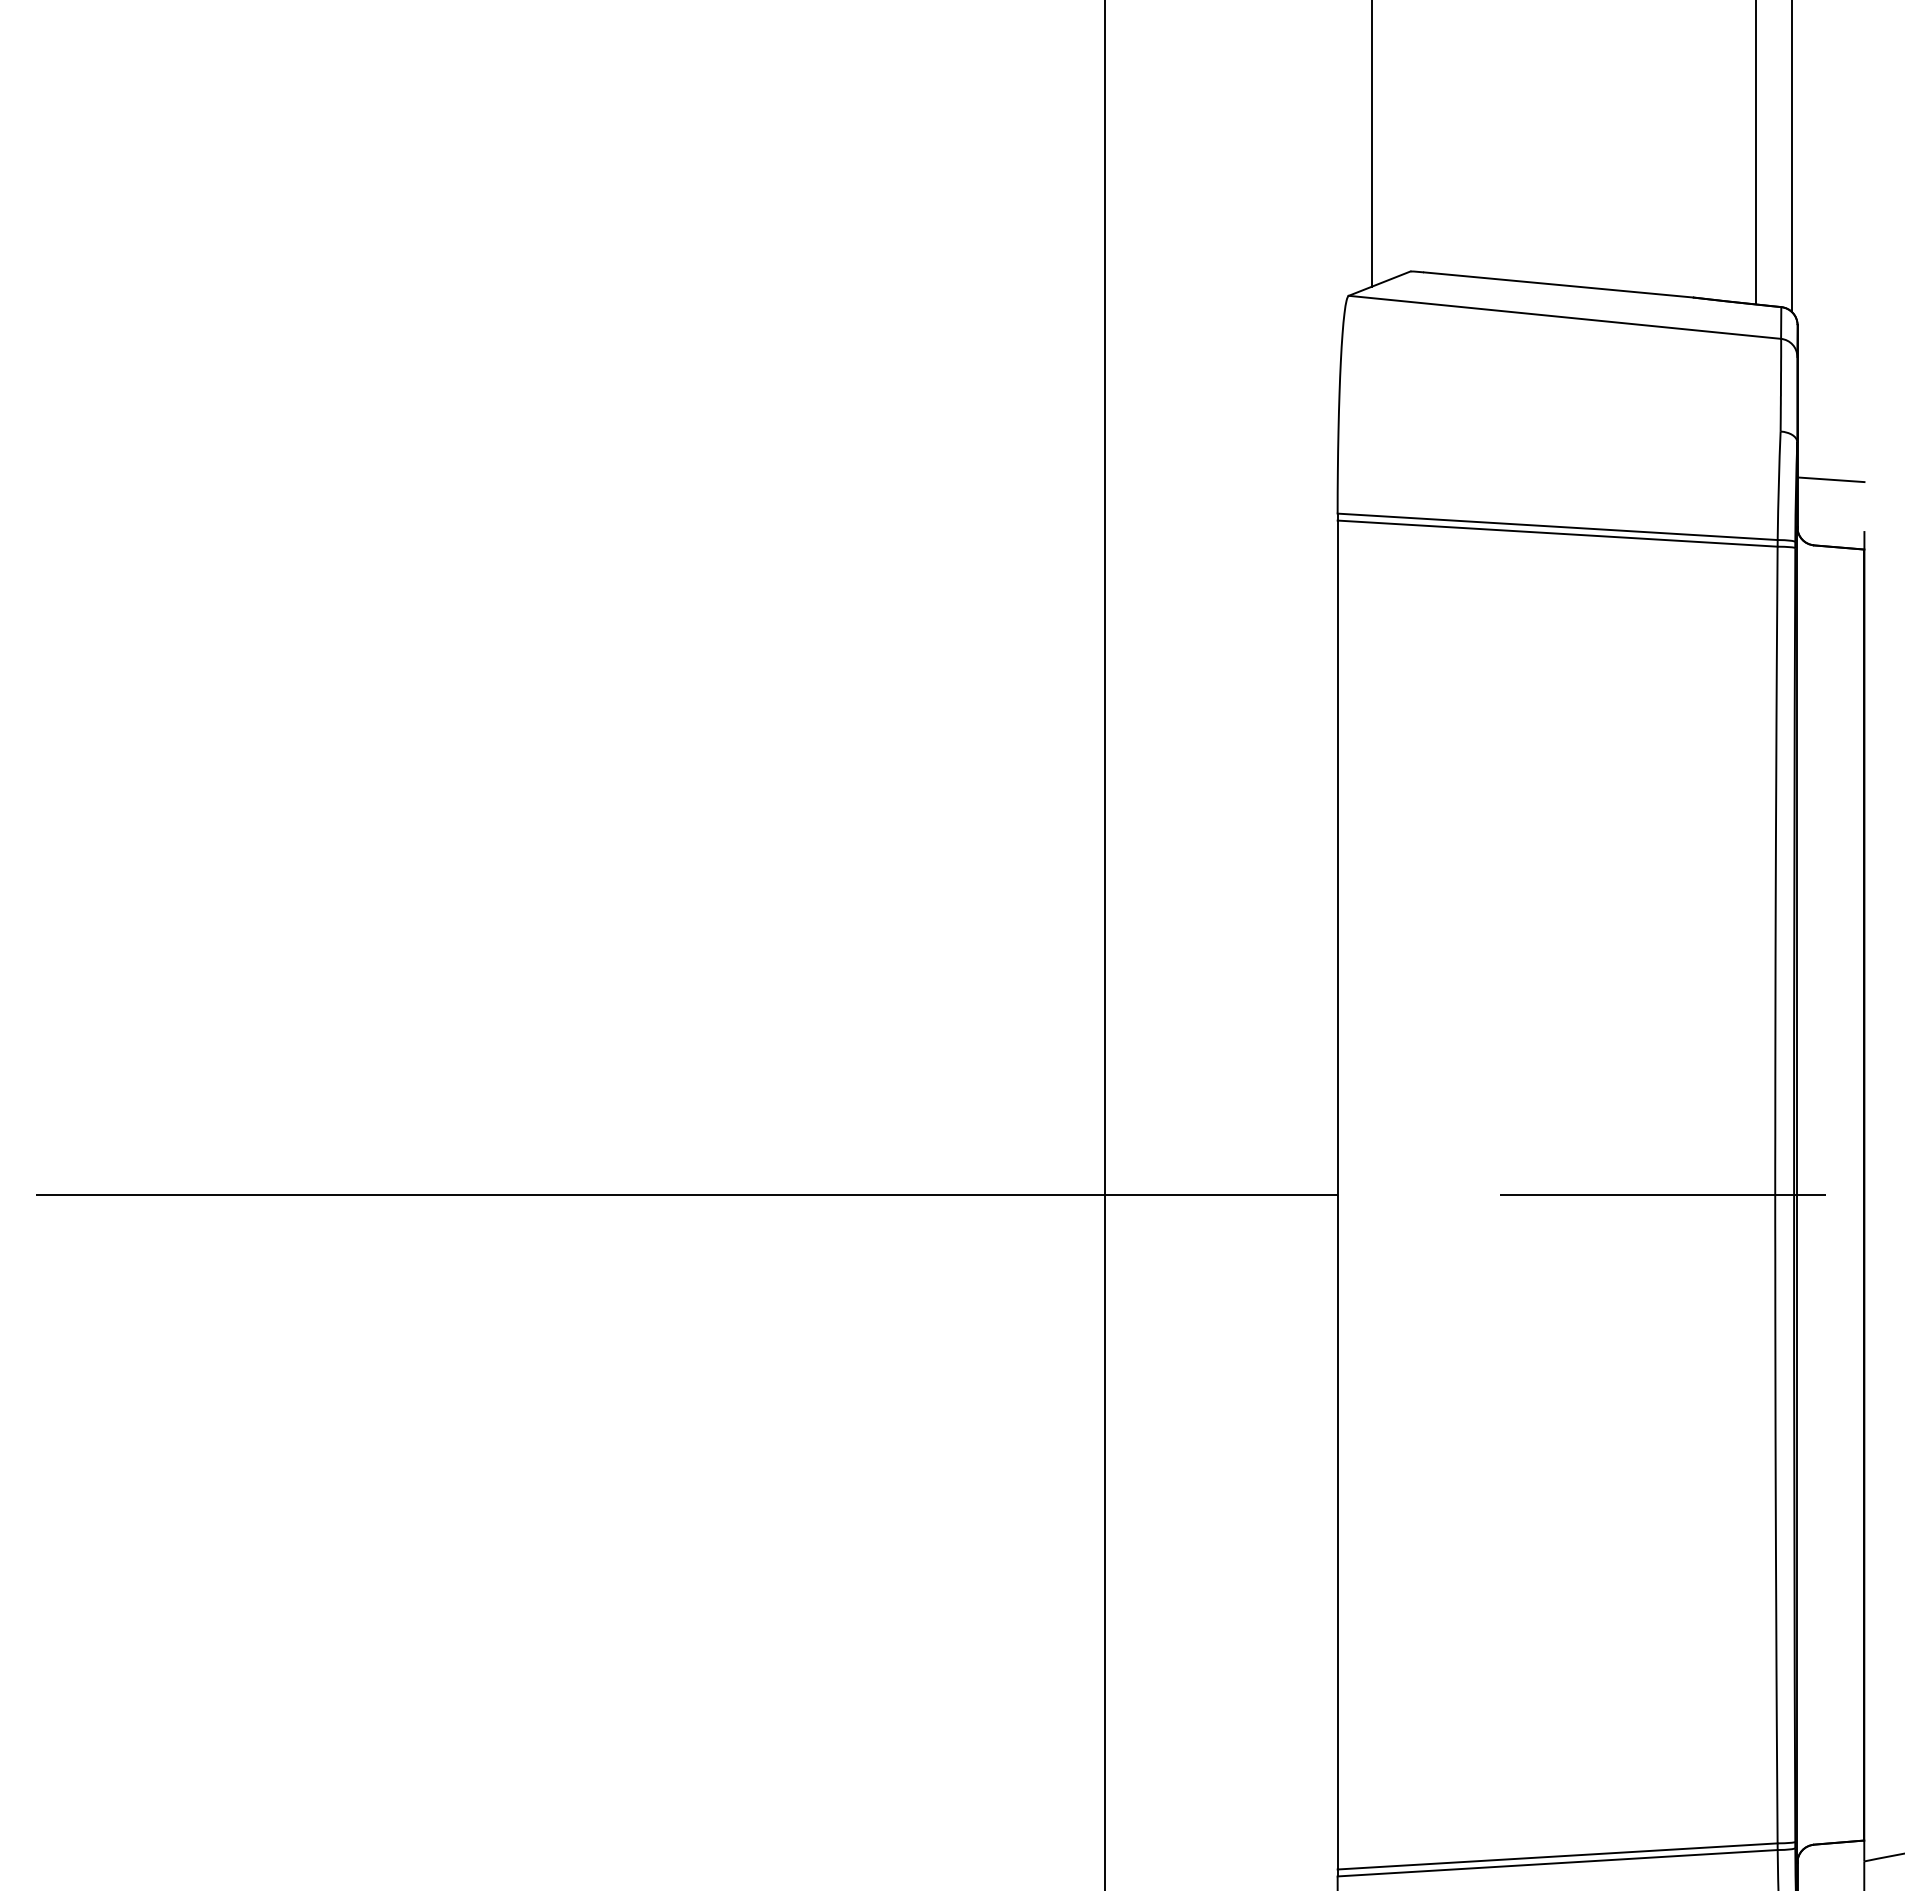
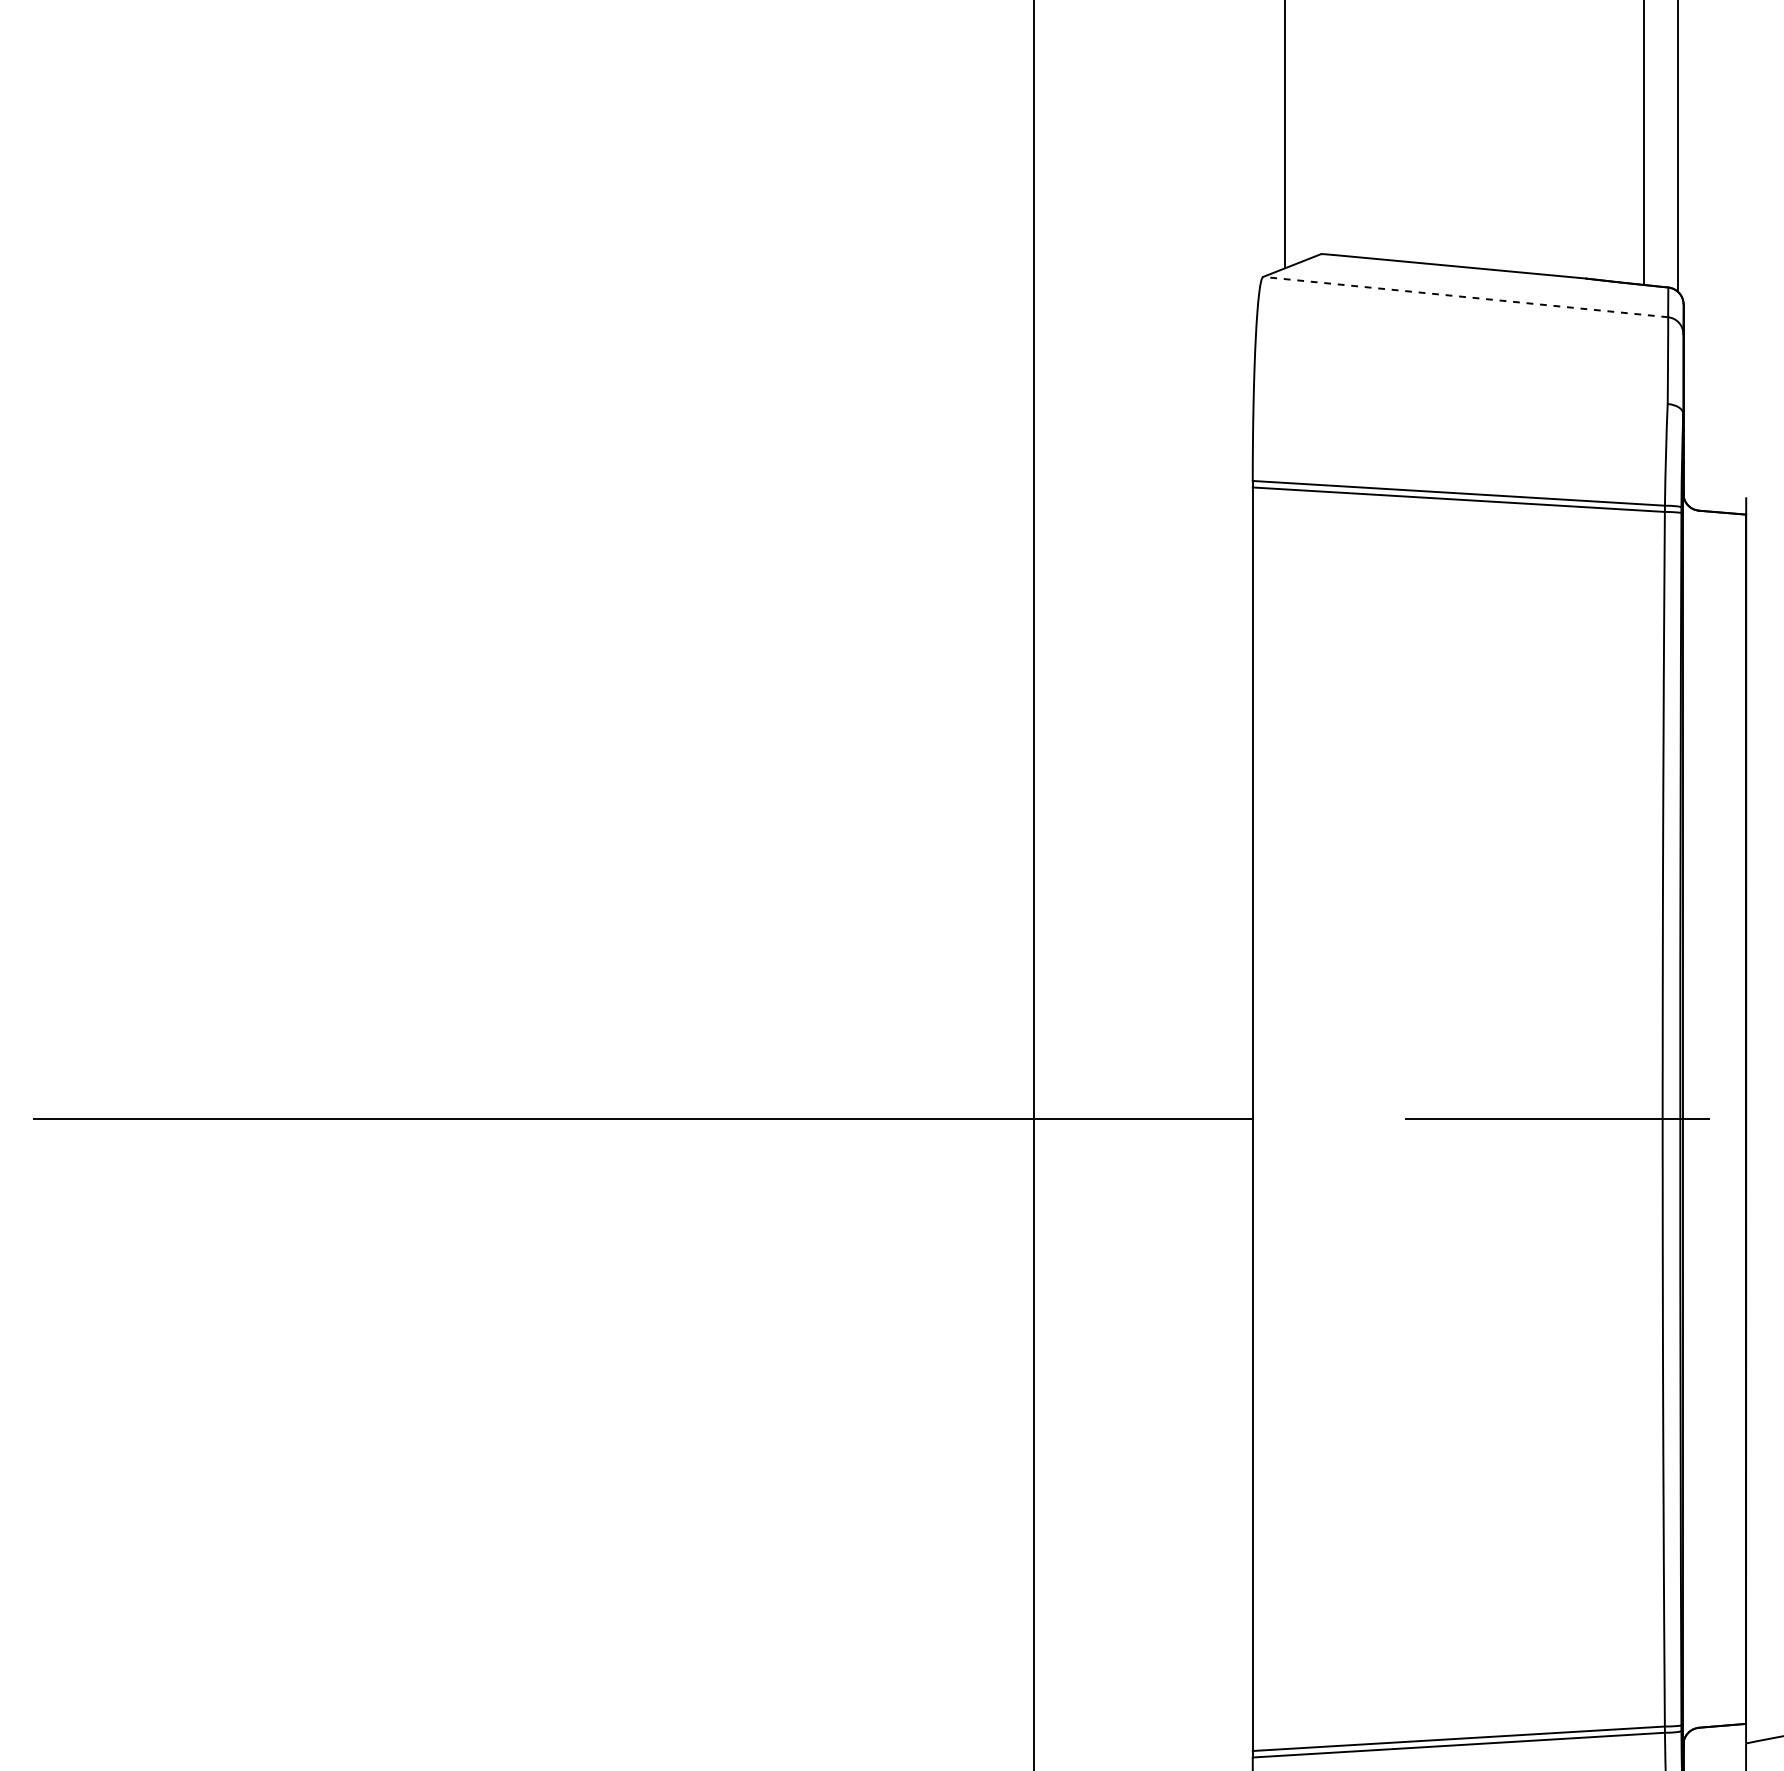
line: (1564, 317) -> (1465, 297), solid -> dashed
line: (1830, 479) -> (1714, 448), removed

